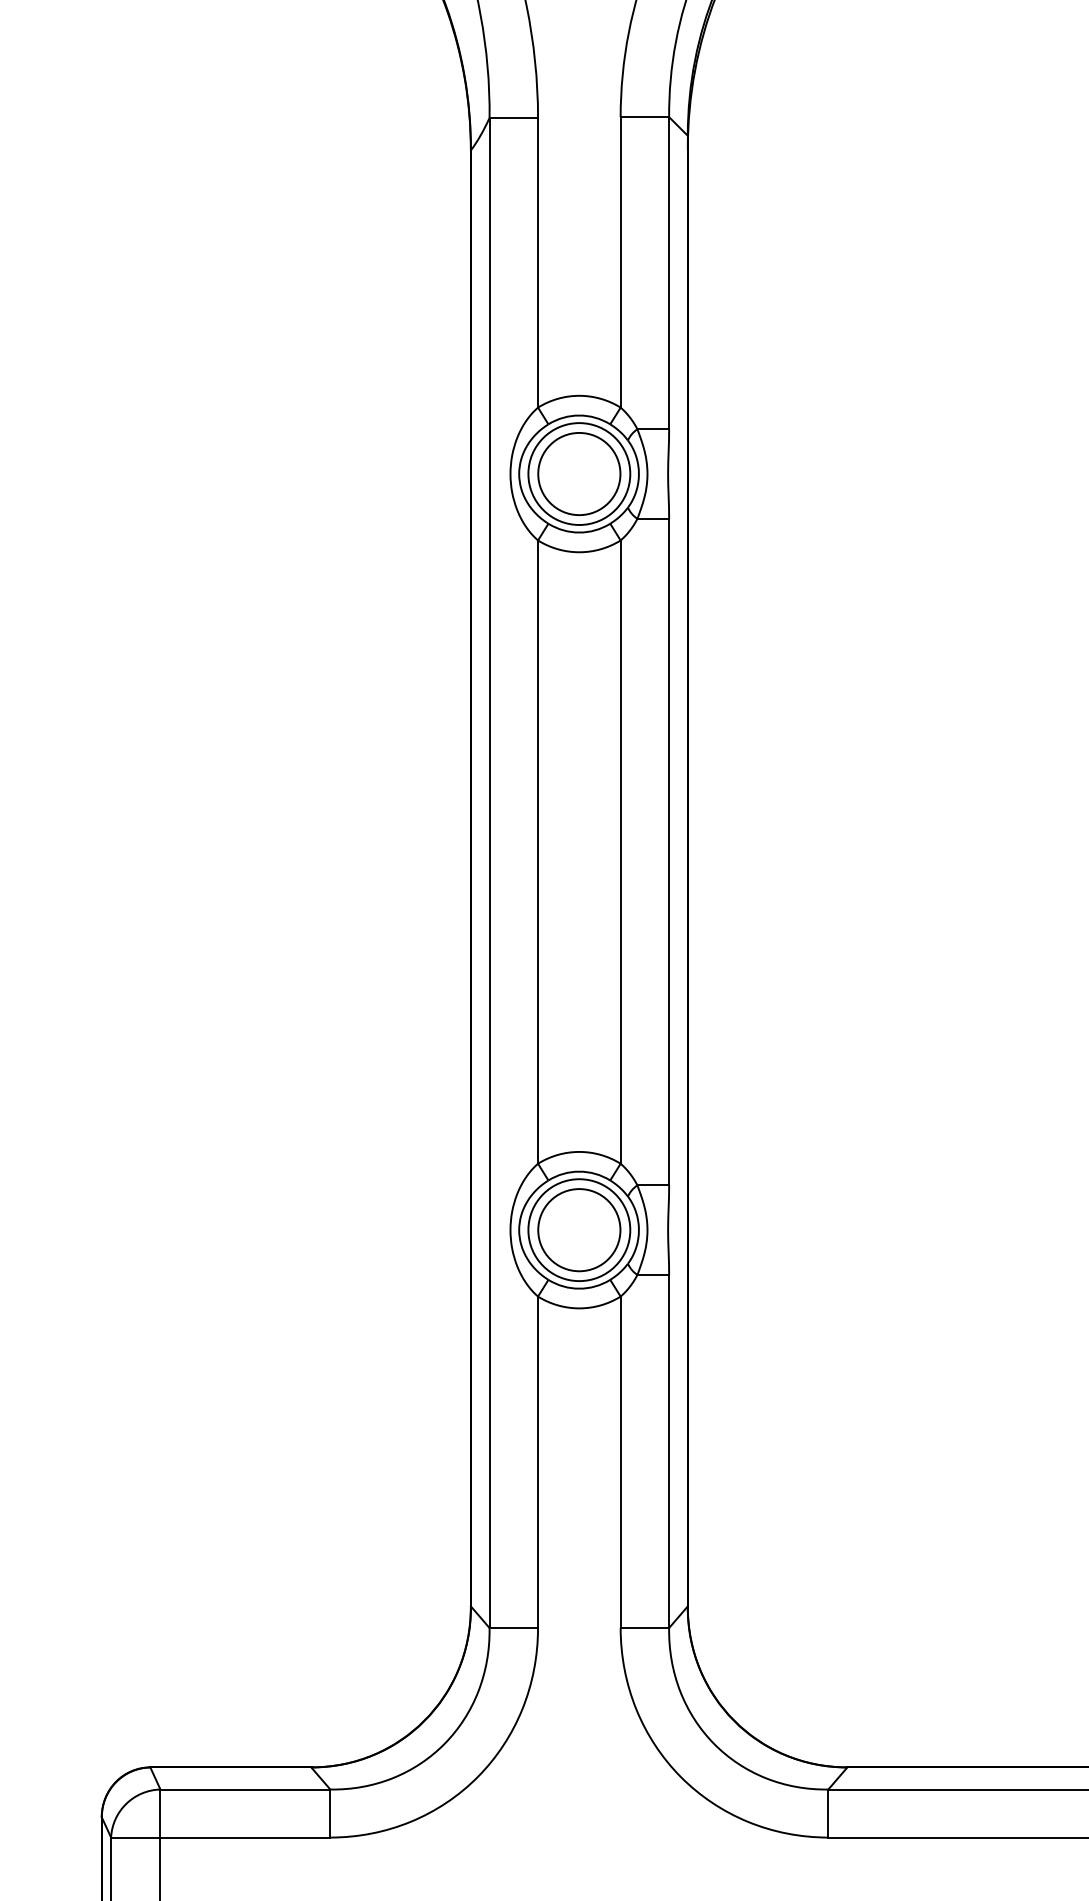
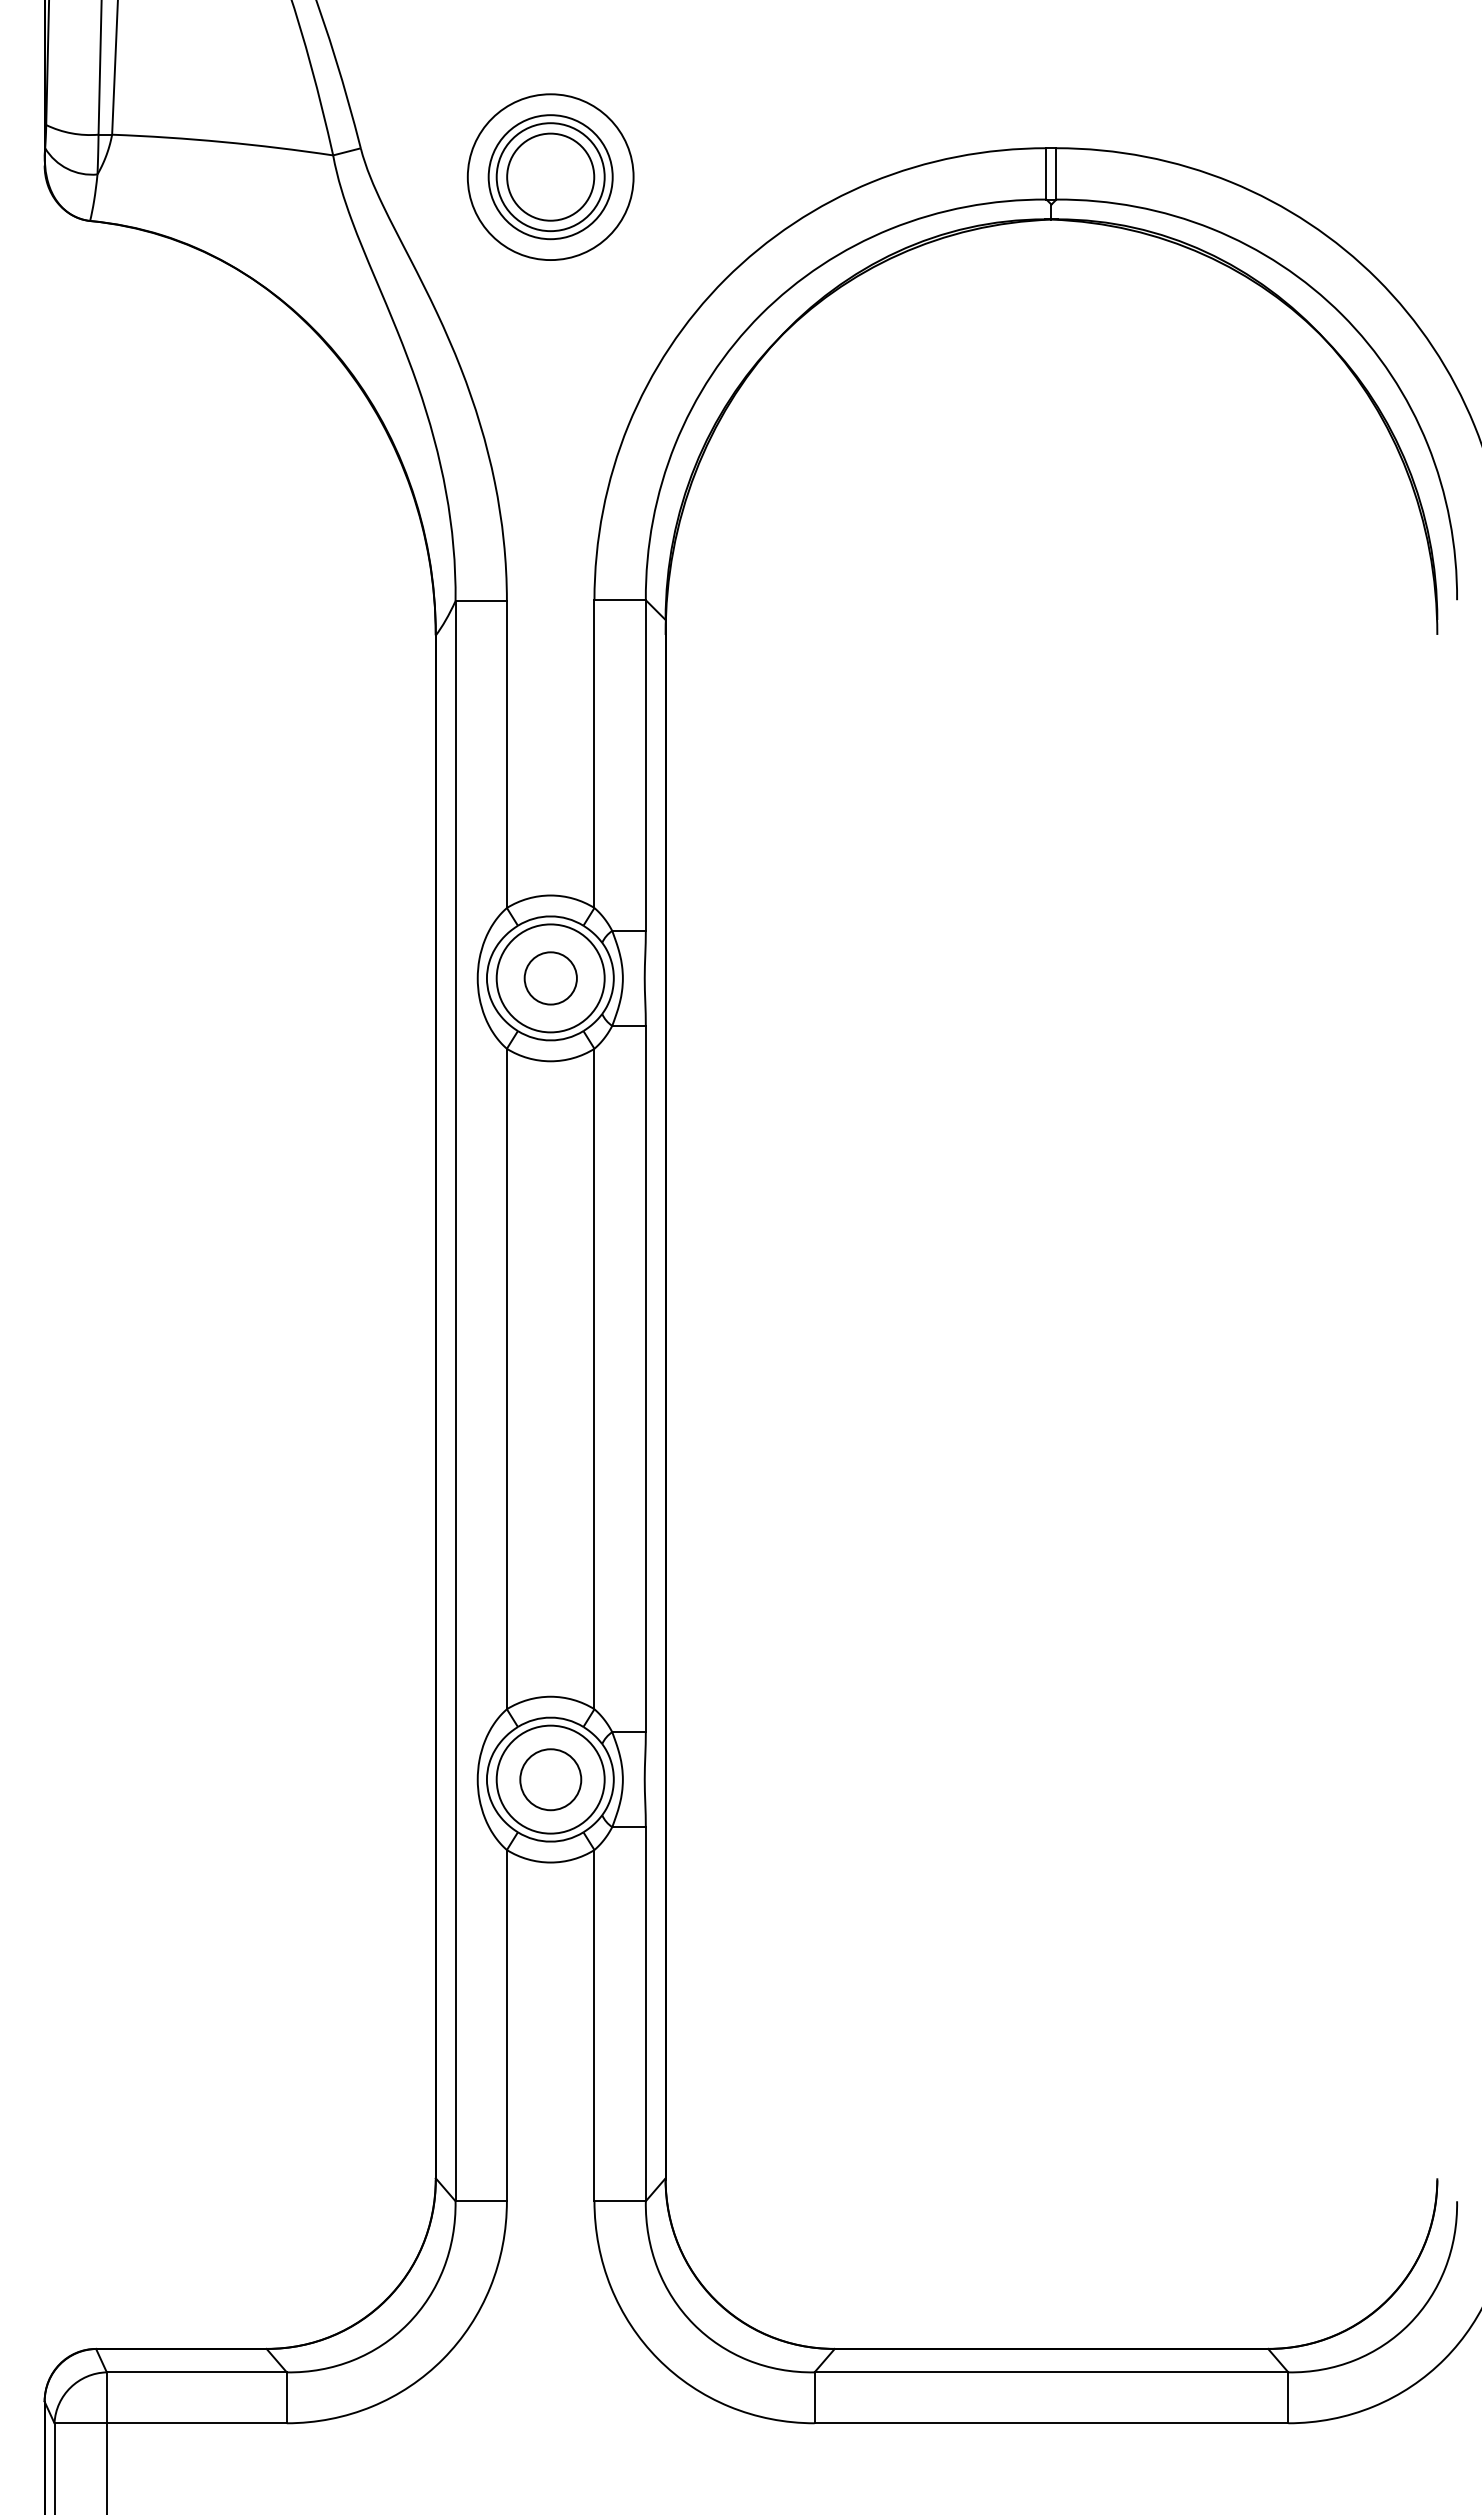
circle: (579, 474) -> (550, 978), size x0.6
circle: (579, 1230) -> (550, 1779), size x0.7

